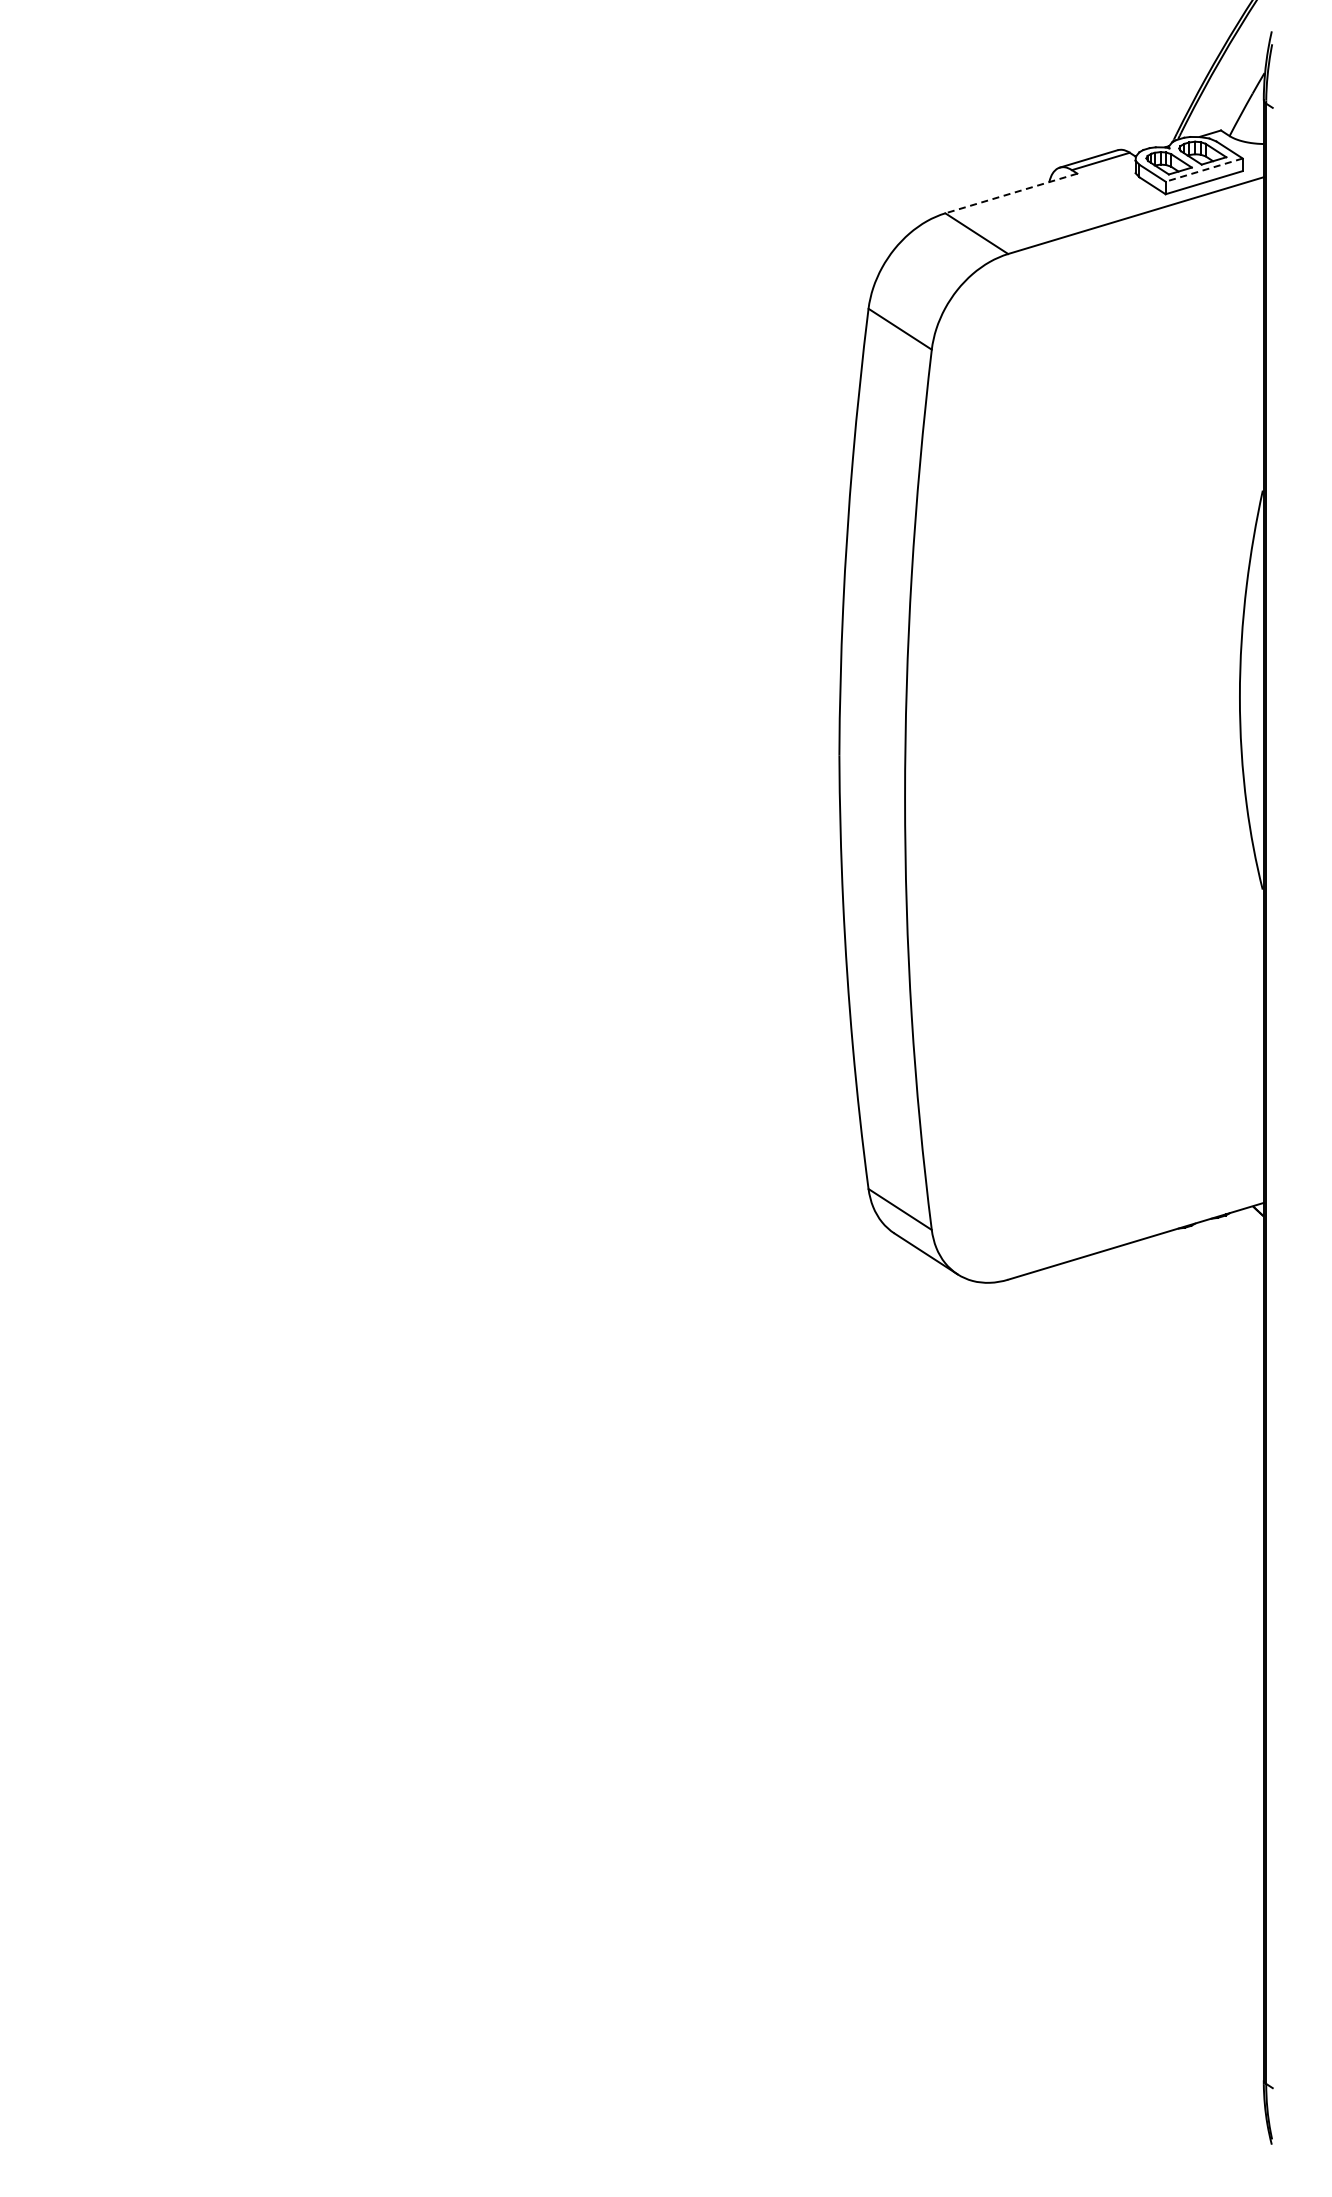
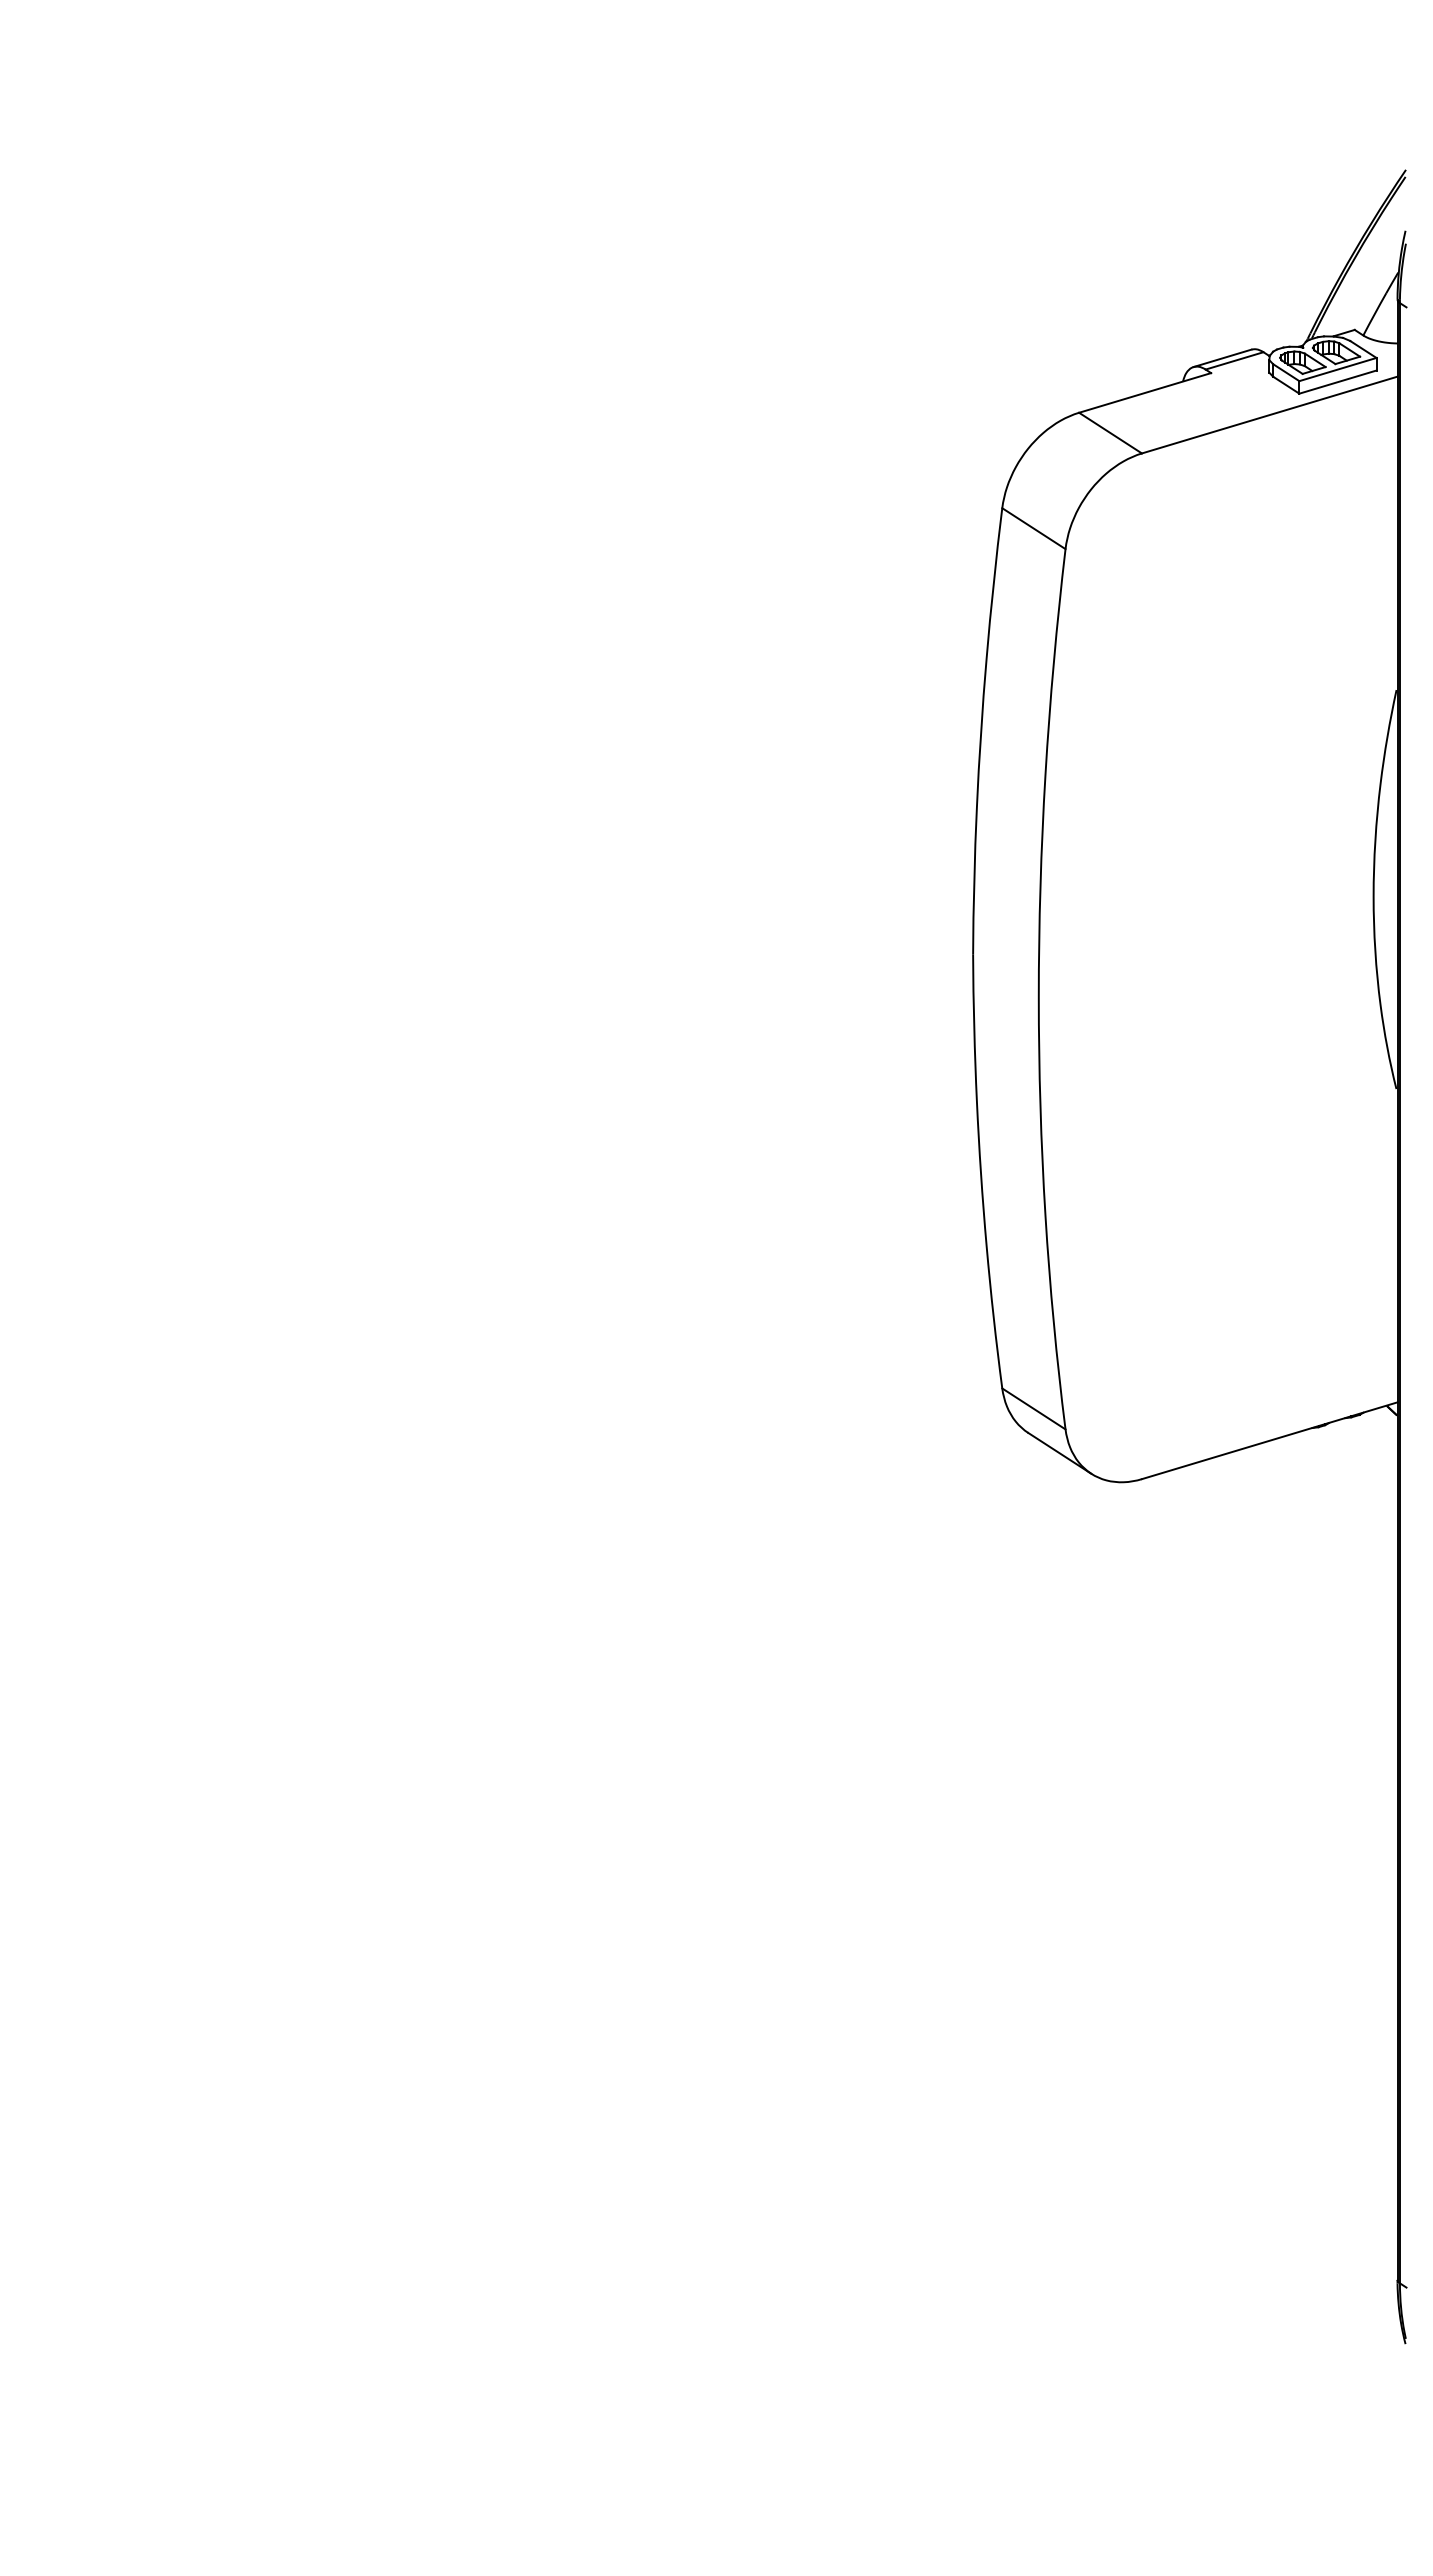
line: (1203, 170) -> (1337, 369), dashed -> solid
line: (1011, 193) -> (1145, 392), dashed -> solid

